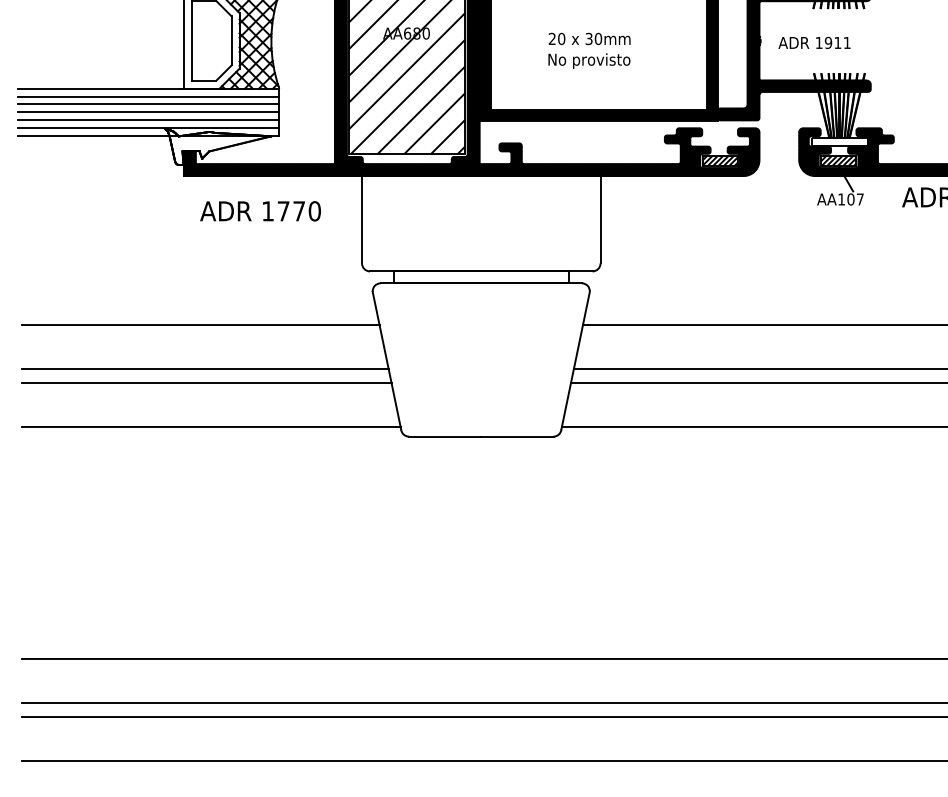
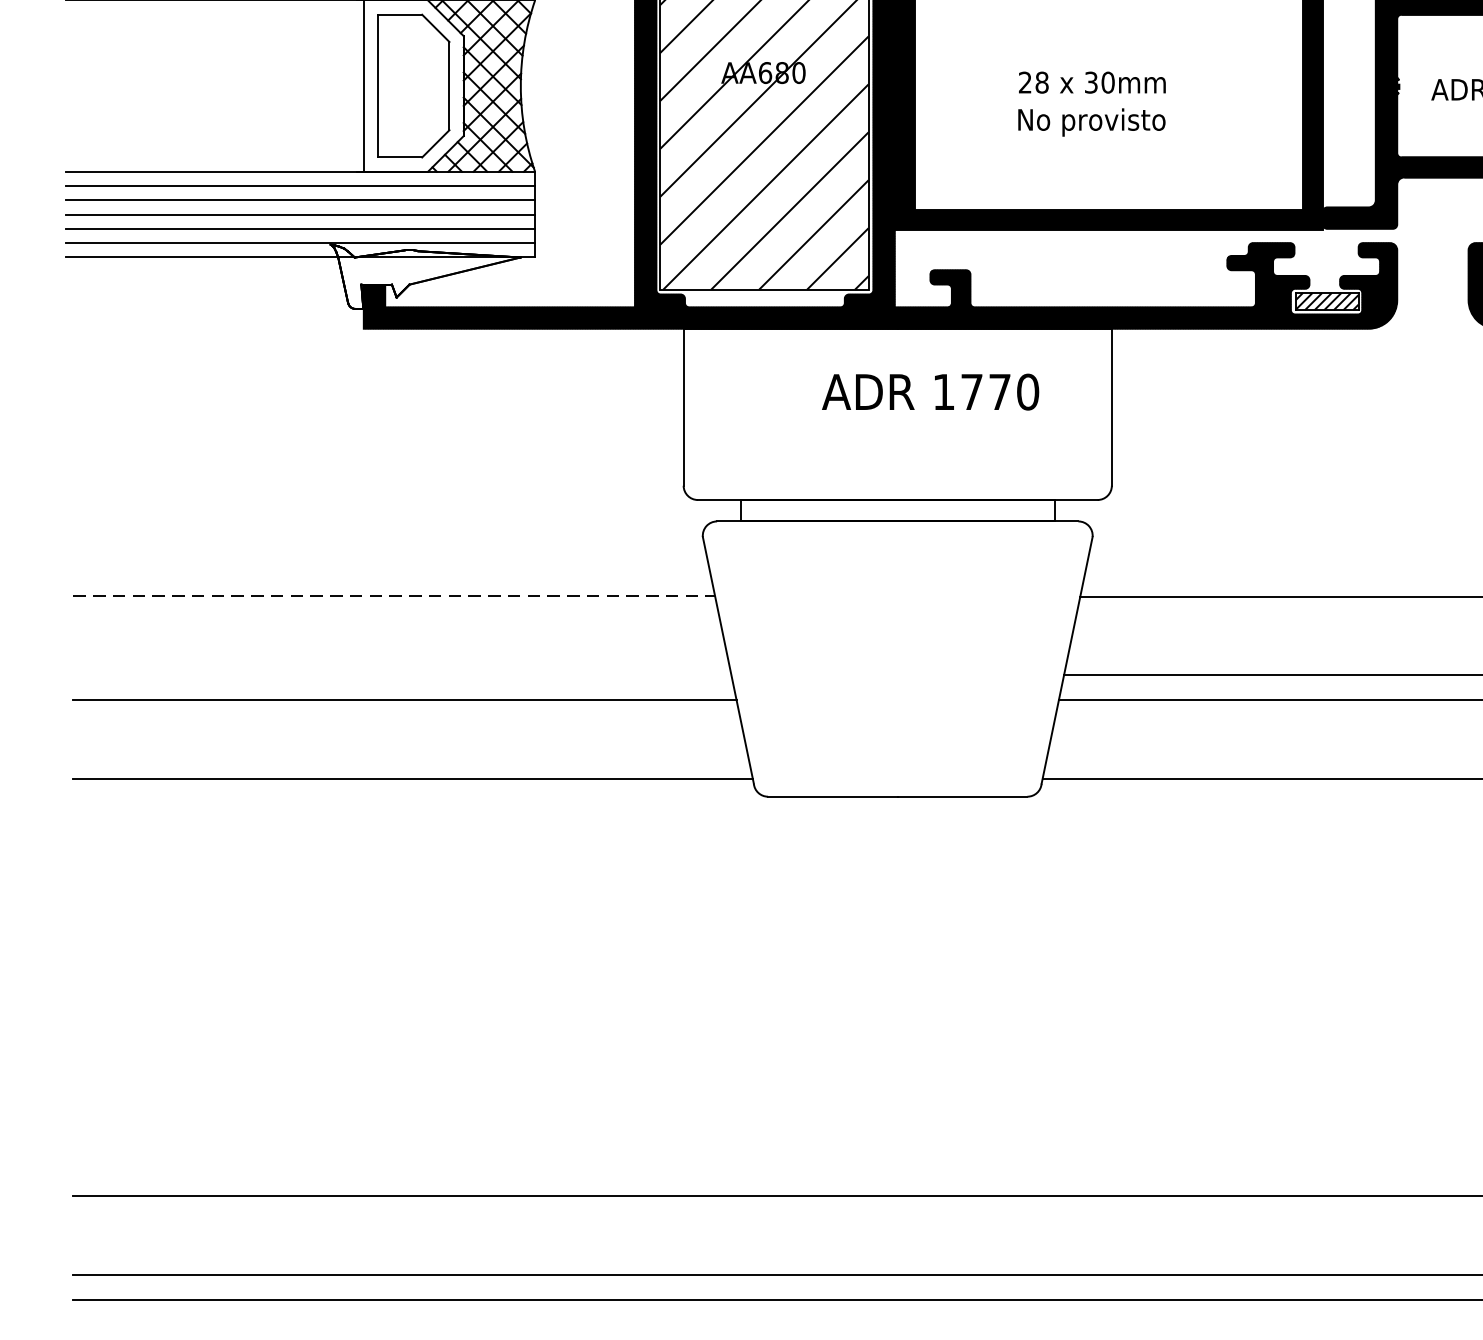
text: (561, 38) -> (1041, 81), 20 -> 28
text: (260, 211) -> (930, 392), moved
line: (200, 325) -> (393, 597), solid -> dashed
line: (205, 368) -> (402, 674), removed

